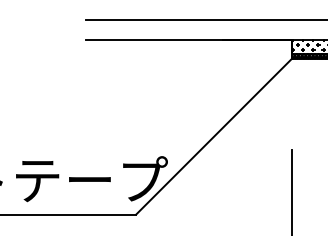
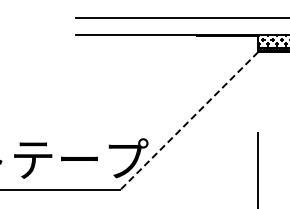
line: (214, 137) -> (189, 121), solid -> dashed

